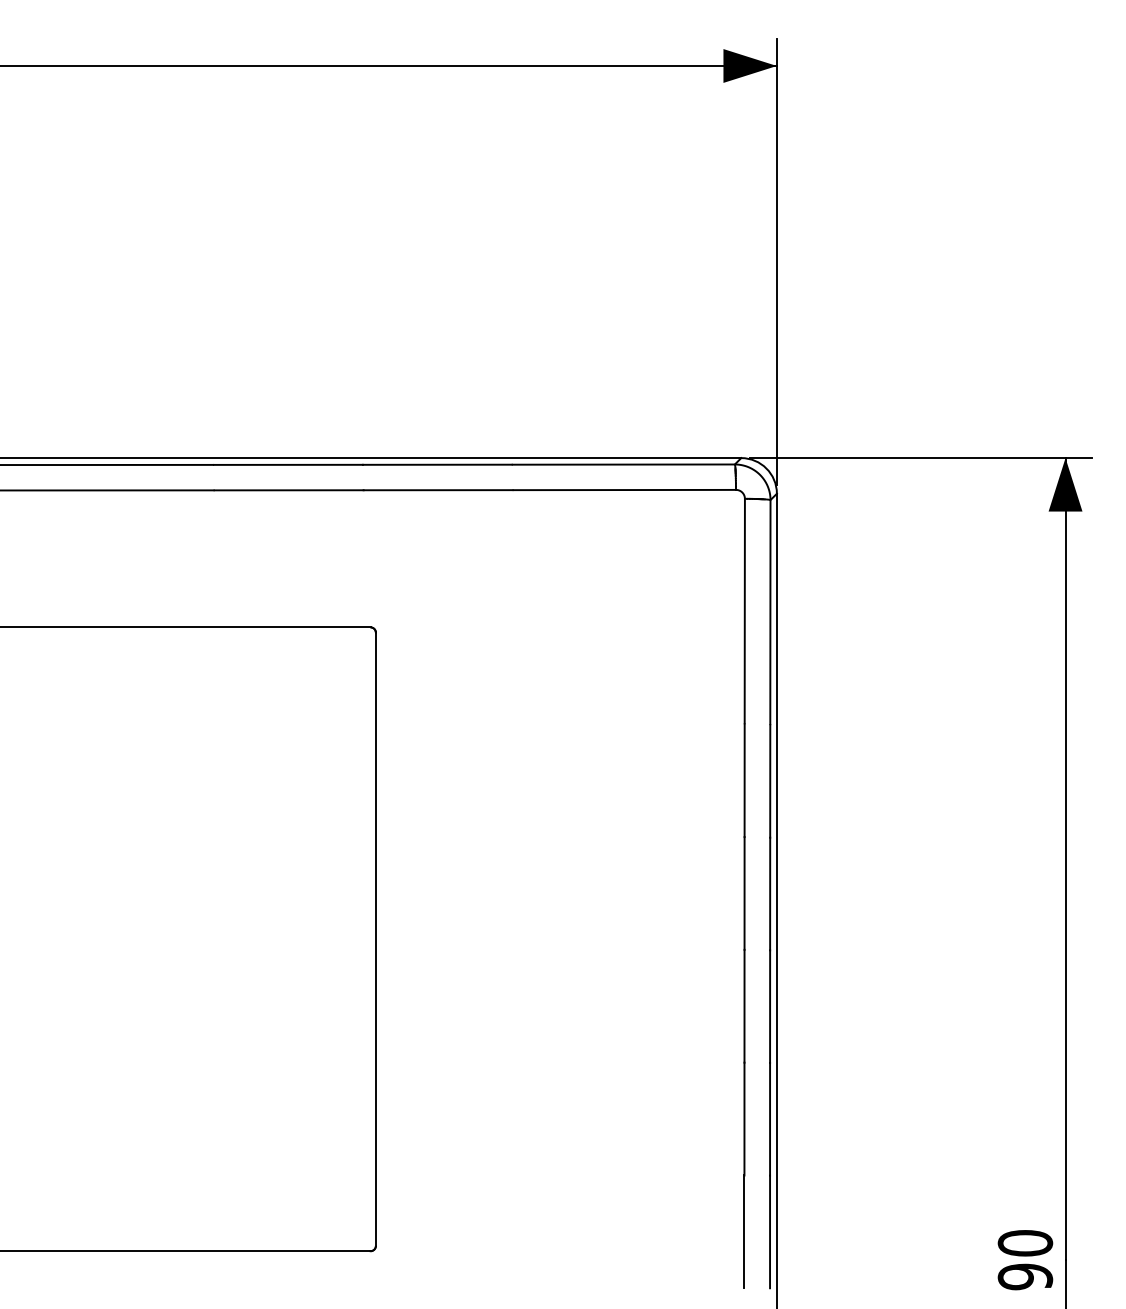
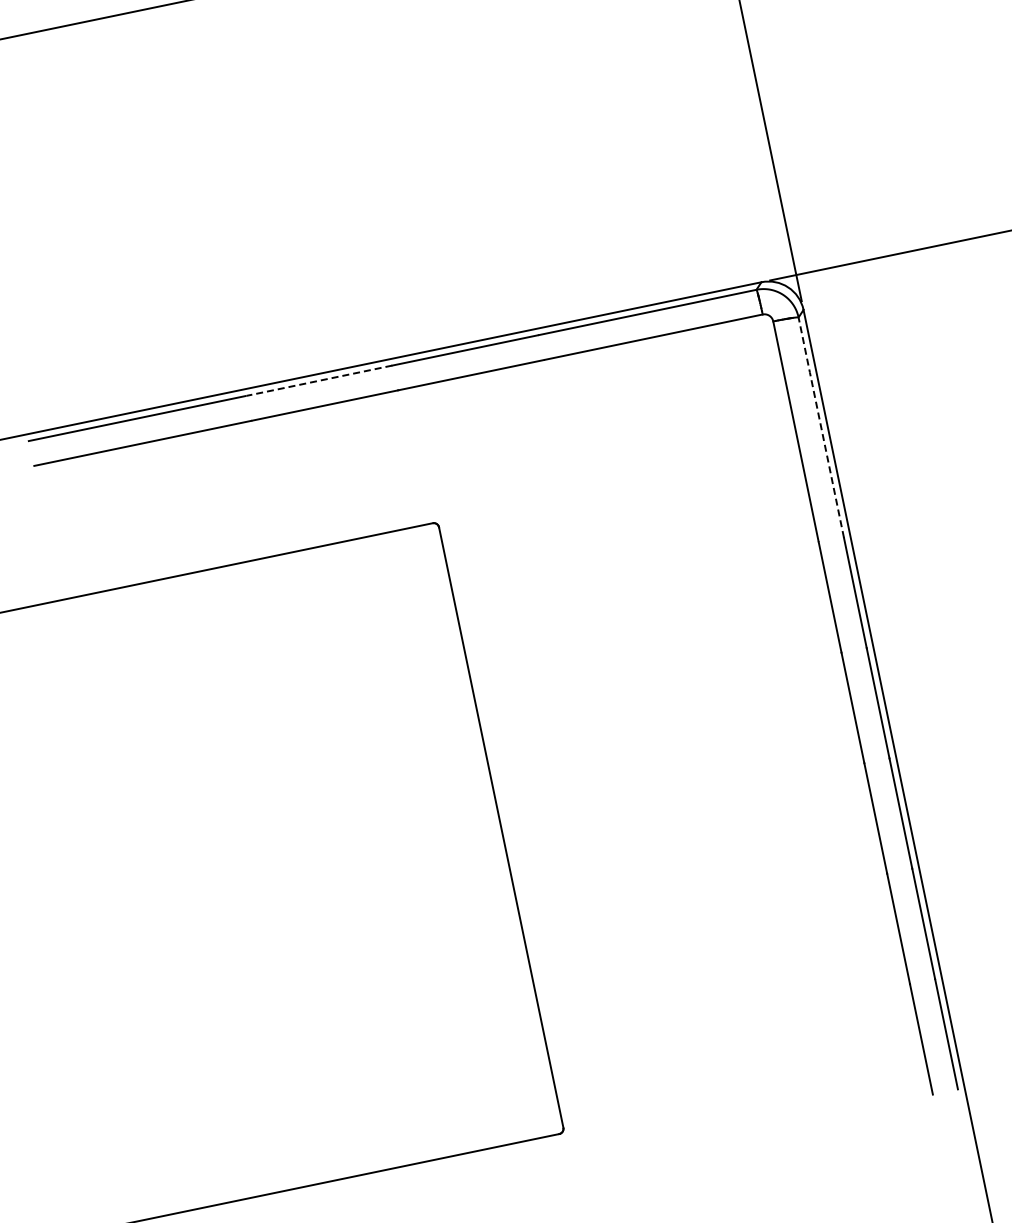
line: (288, 464) -> (319, 380), solid -> dashed
line: (770, 611) -> (821, 426), solid -> dashed

